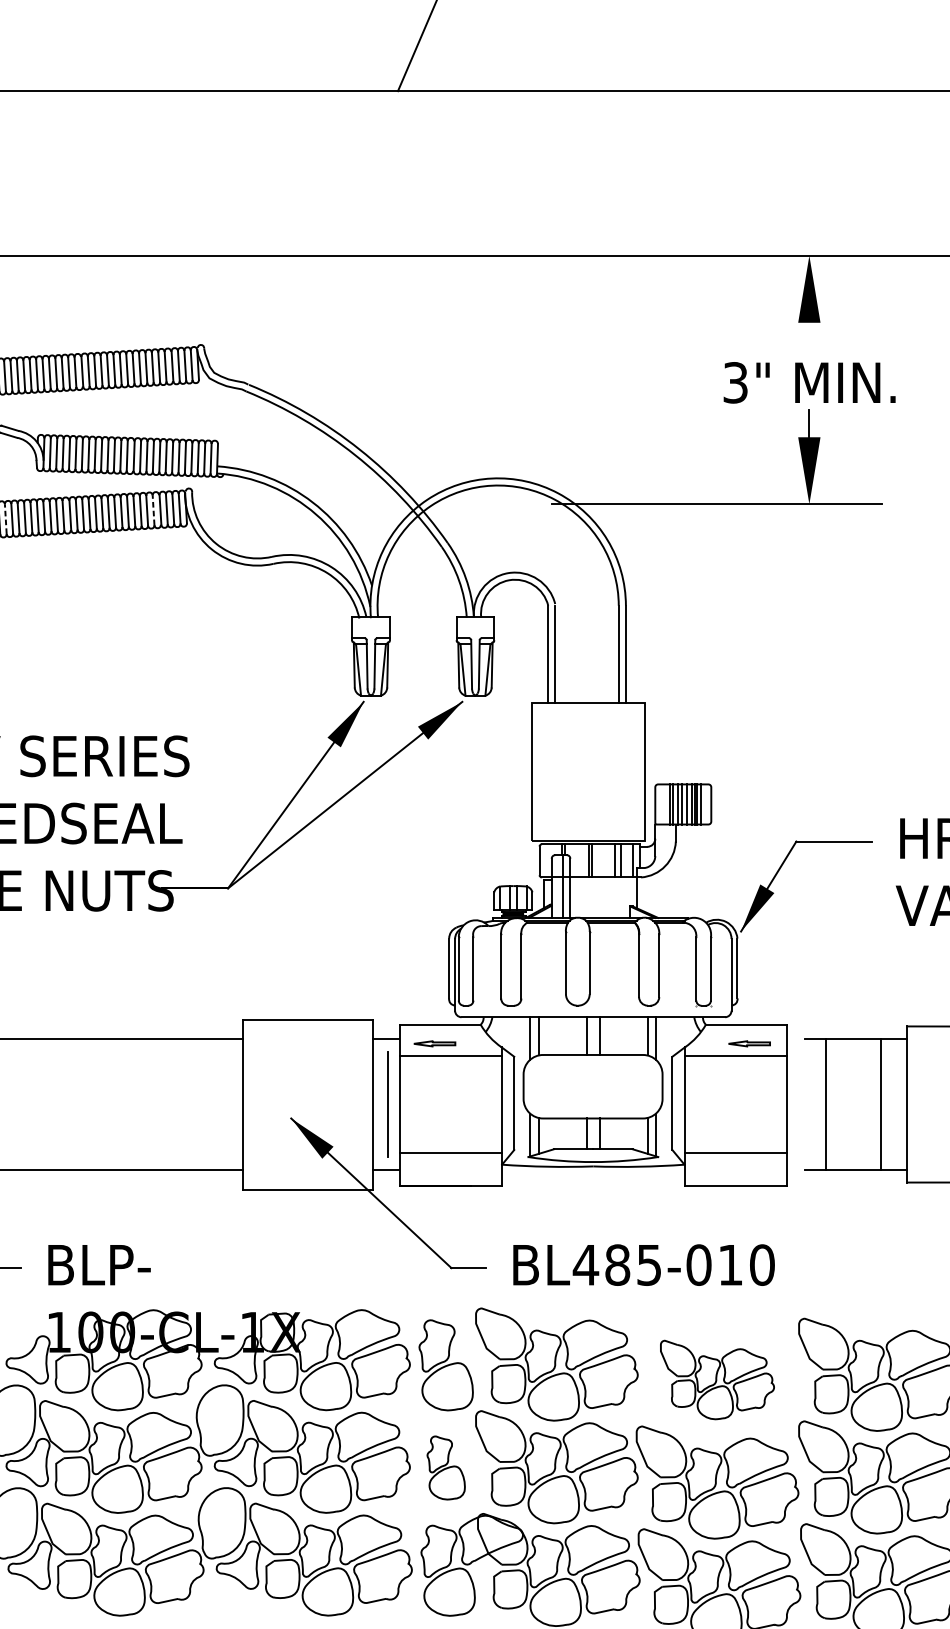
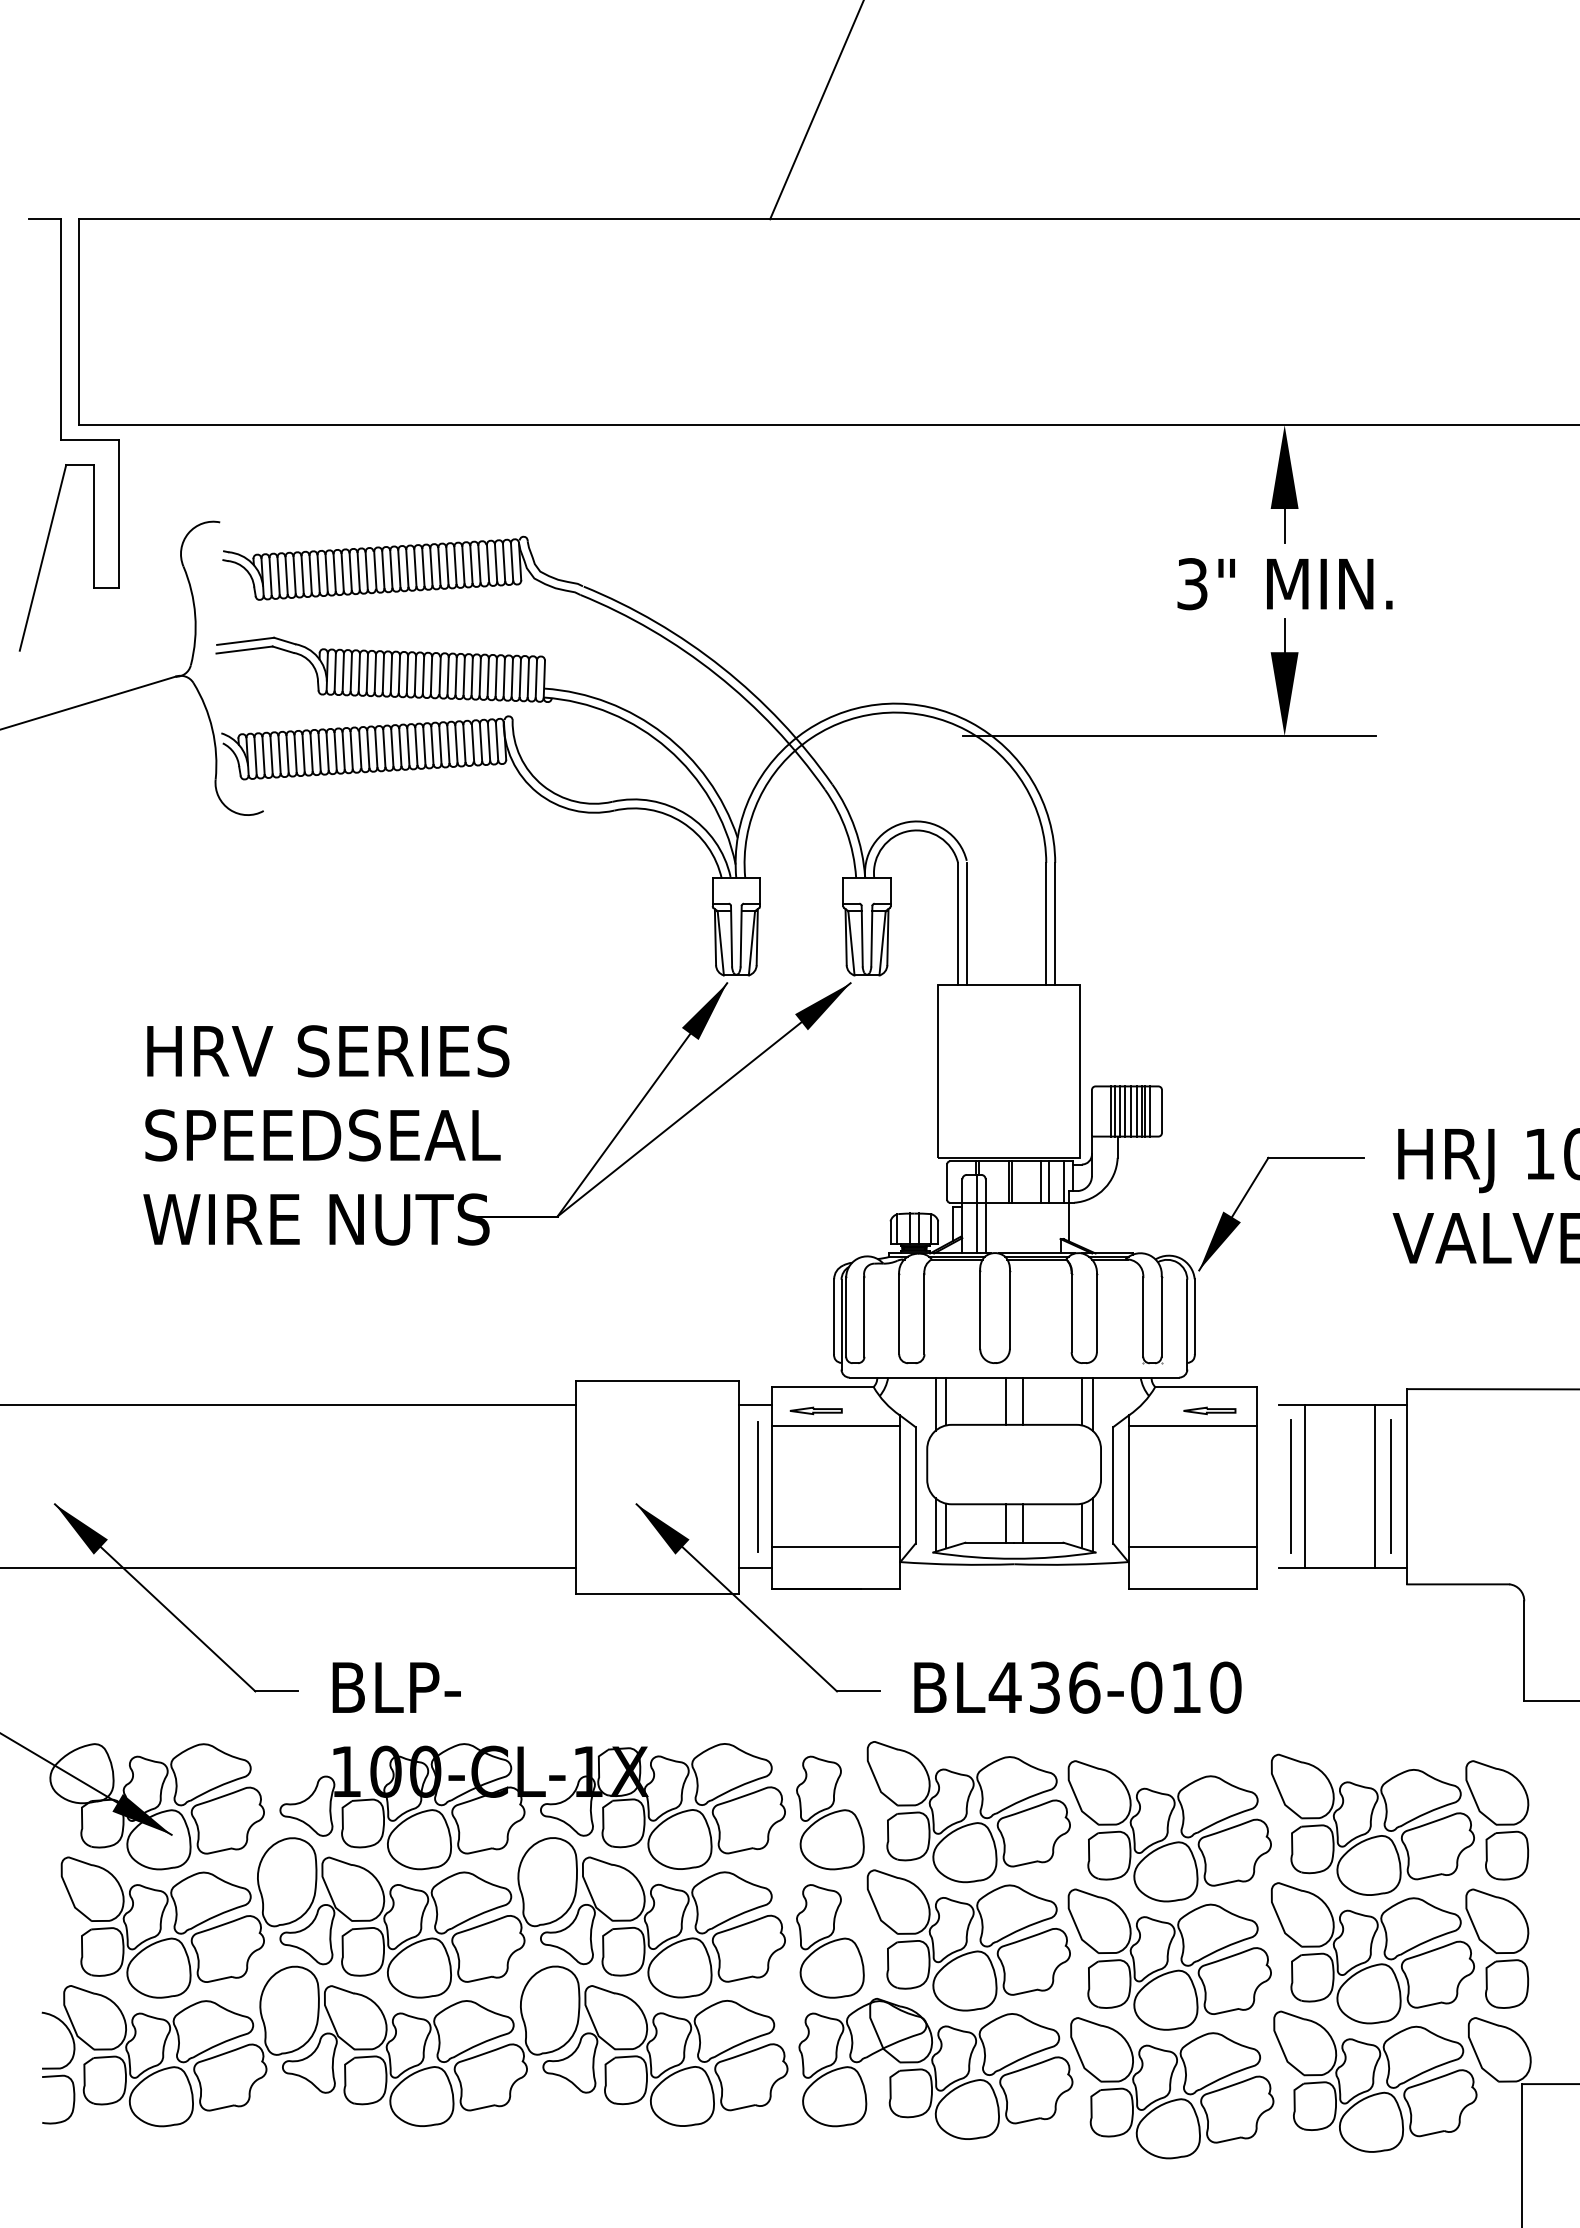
line: (809, 335) -> (1284, 525), added
line: (153, 510) -> (464, 743), dashed -> solid
line: (5, 519) -> (279, 754), dashed -> solid
line: (814, 1104) -> (1291, 1486), added
line: (894, 1104) -> (1391, 1486), added
text: (633, 1264) -> (1064, 1687), BL485-010 -> BL436-010
part: (717, 1380) -> (1169, 1831), size x1.43
part: (446, 1468) -> (830, 1941), size x1.43

